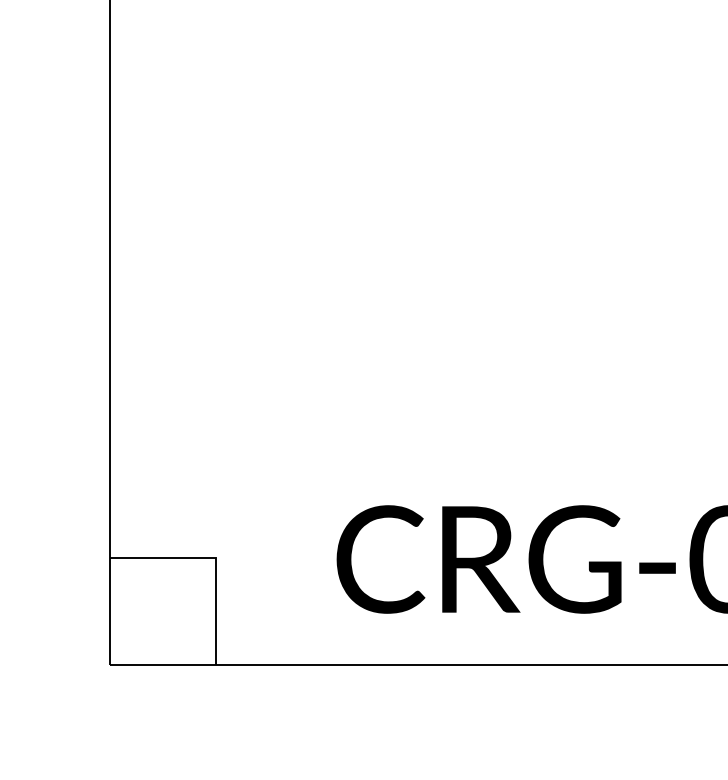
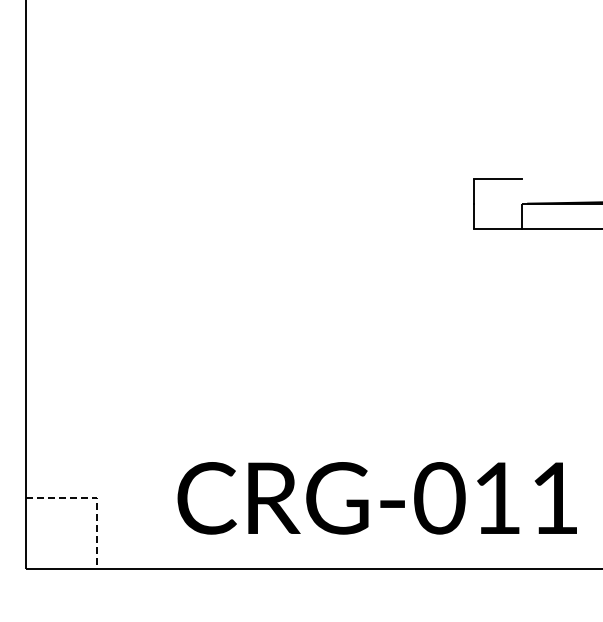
line: (217, 558) -> (97, 497), solid -> dashed

